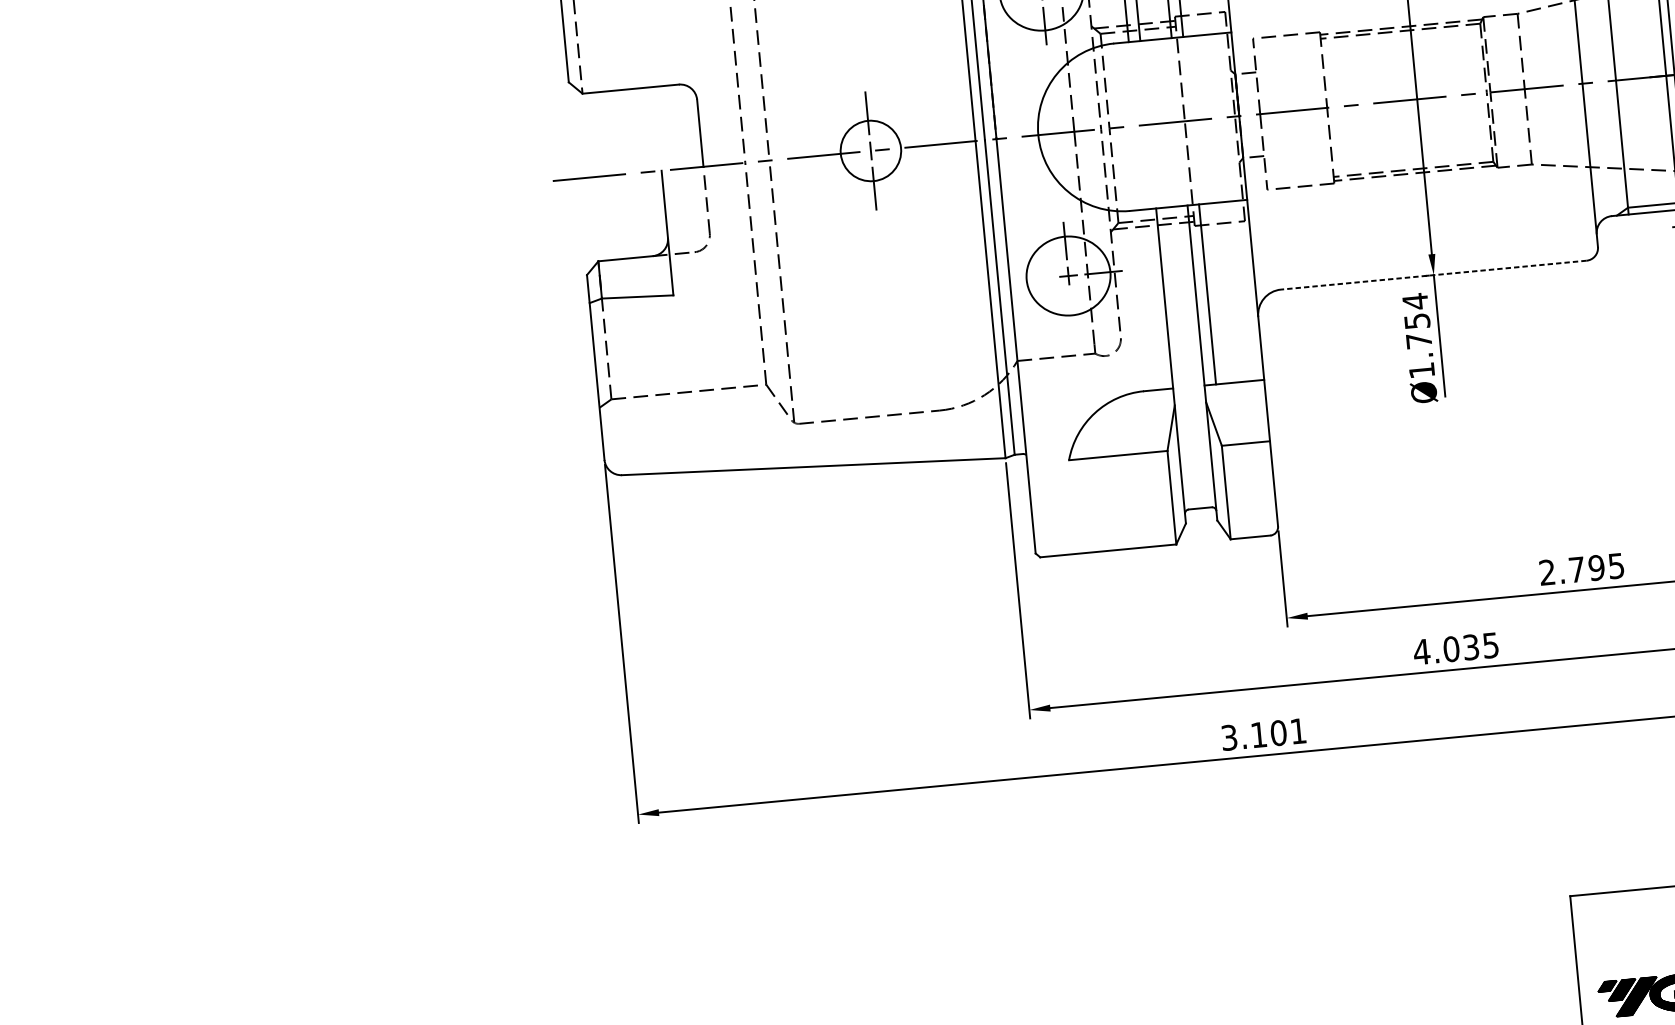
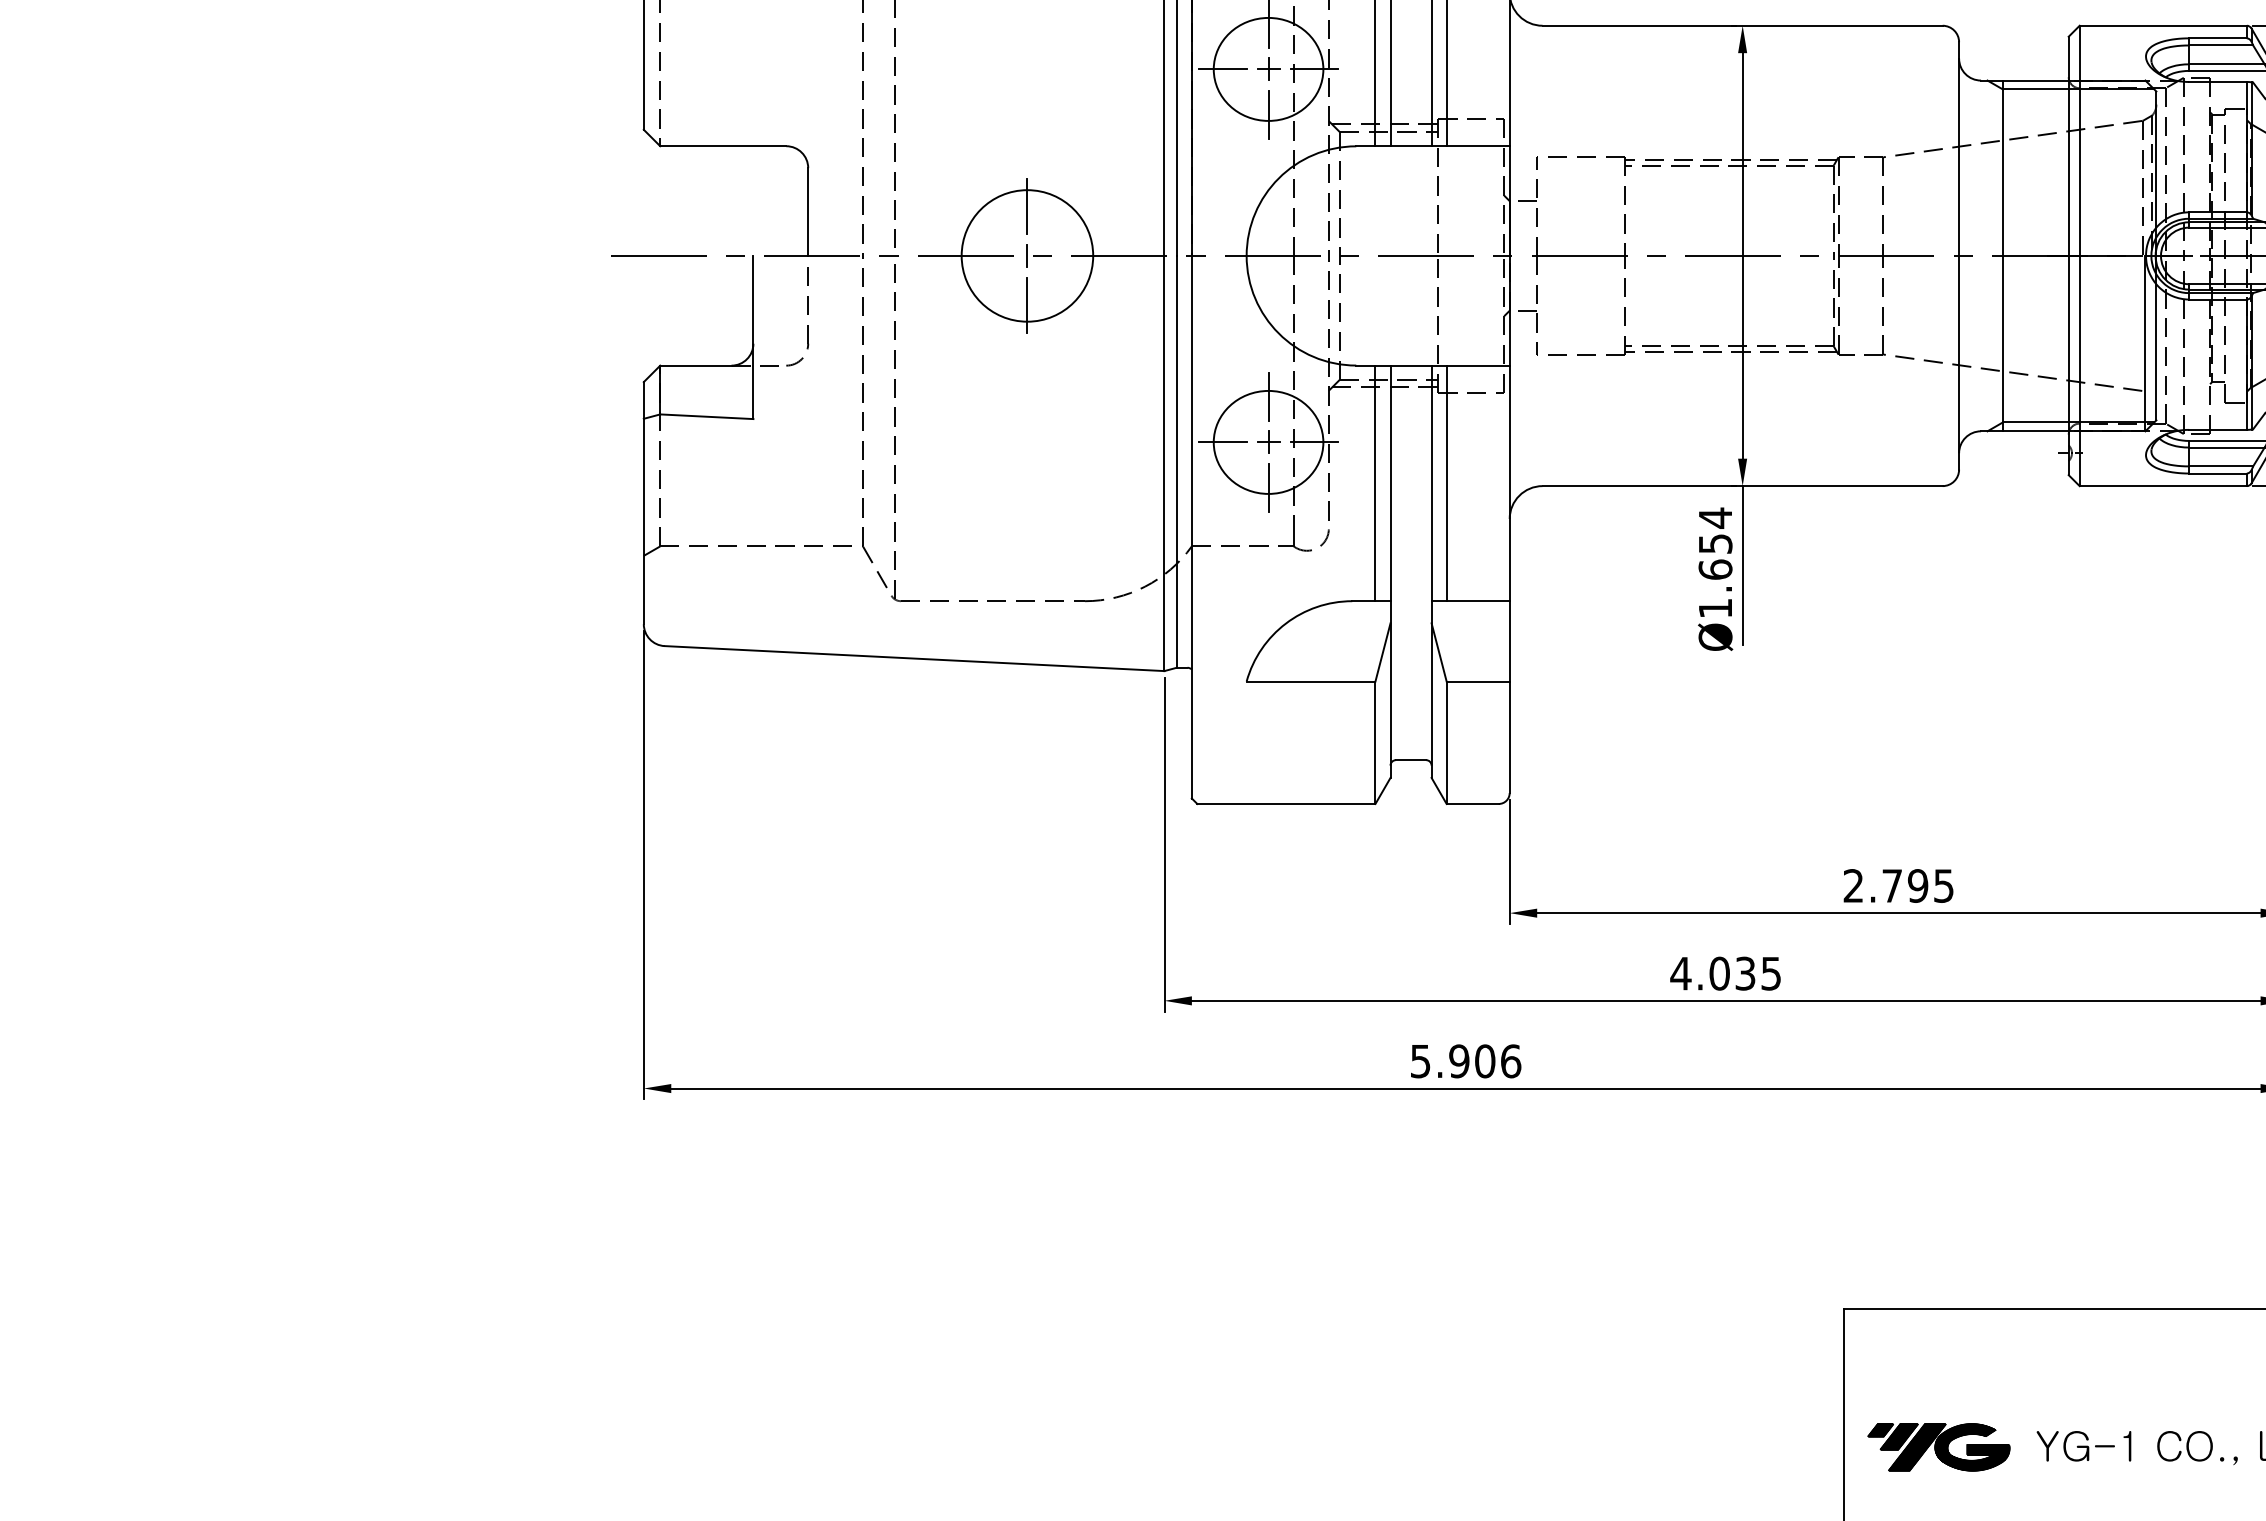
circle: (870, 150) -> (1027, 255), size x1.67
line: (1433, 275) -> (1742, 486), dashed -> solid
line: (1033, 279) -> (1222, 442), added
line: (1153, 299) -> (1375, 483), added
line: (1071, 311) -> (1268, 488), added
text: (1419, 340) -> (1715, 569), Ø1.754 -> Ø1.654
text: (1264, 734) -> (1466, 1061), 3.101 -> 5.906

